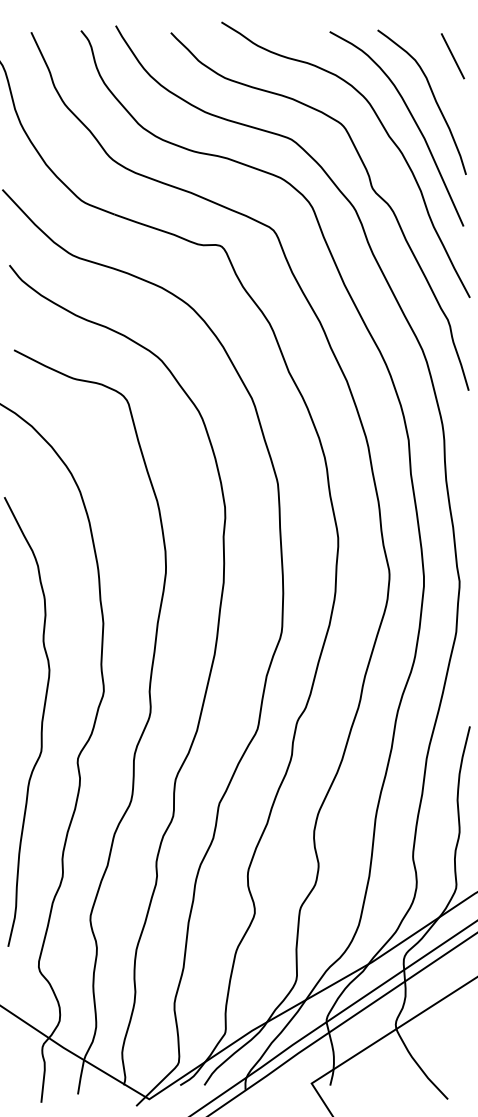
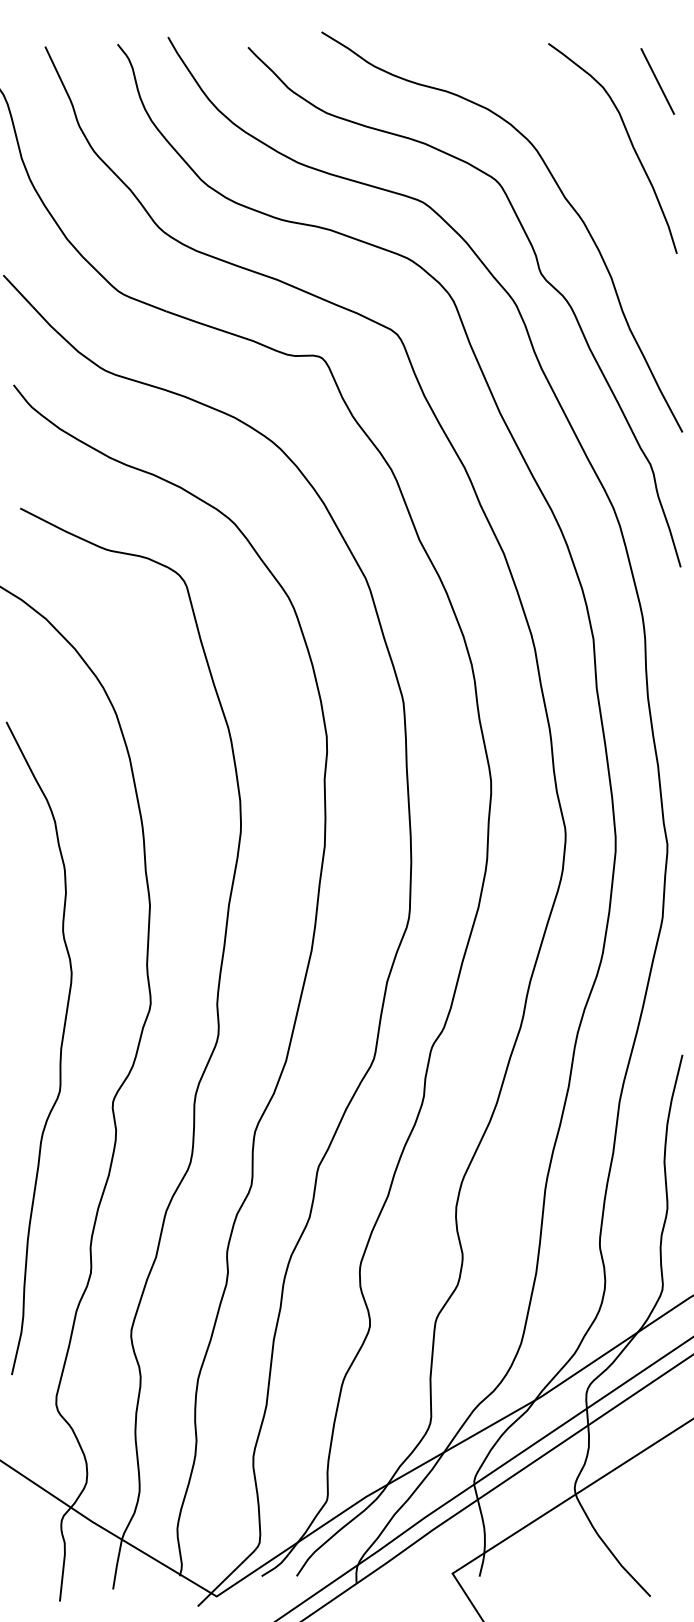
curve: (411, 117) -> (597, 170), removed

